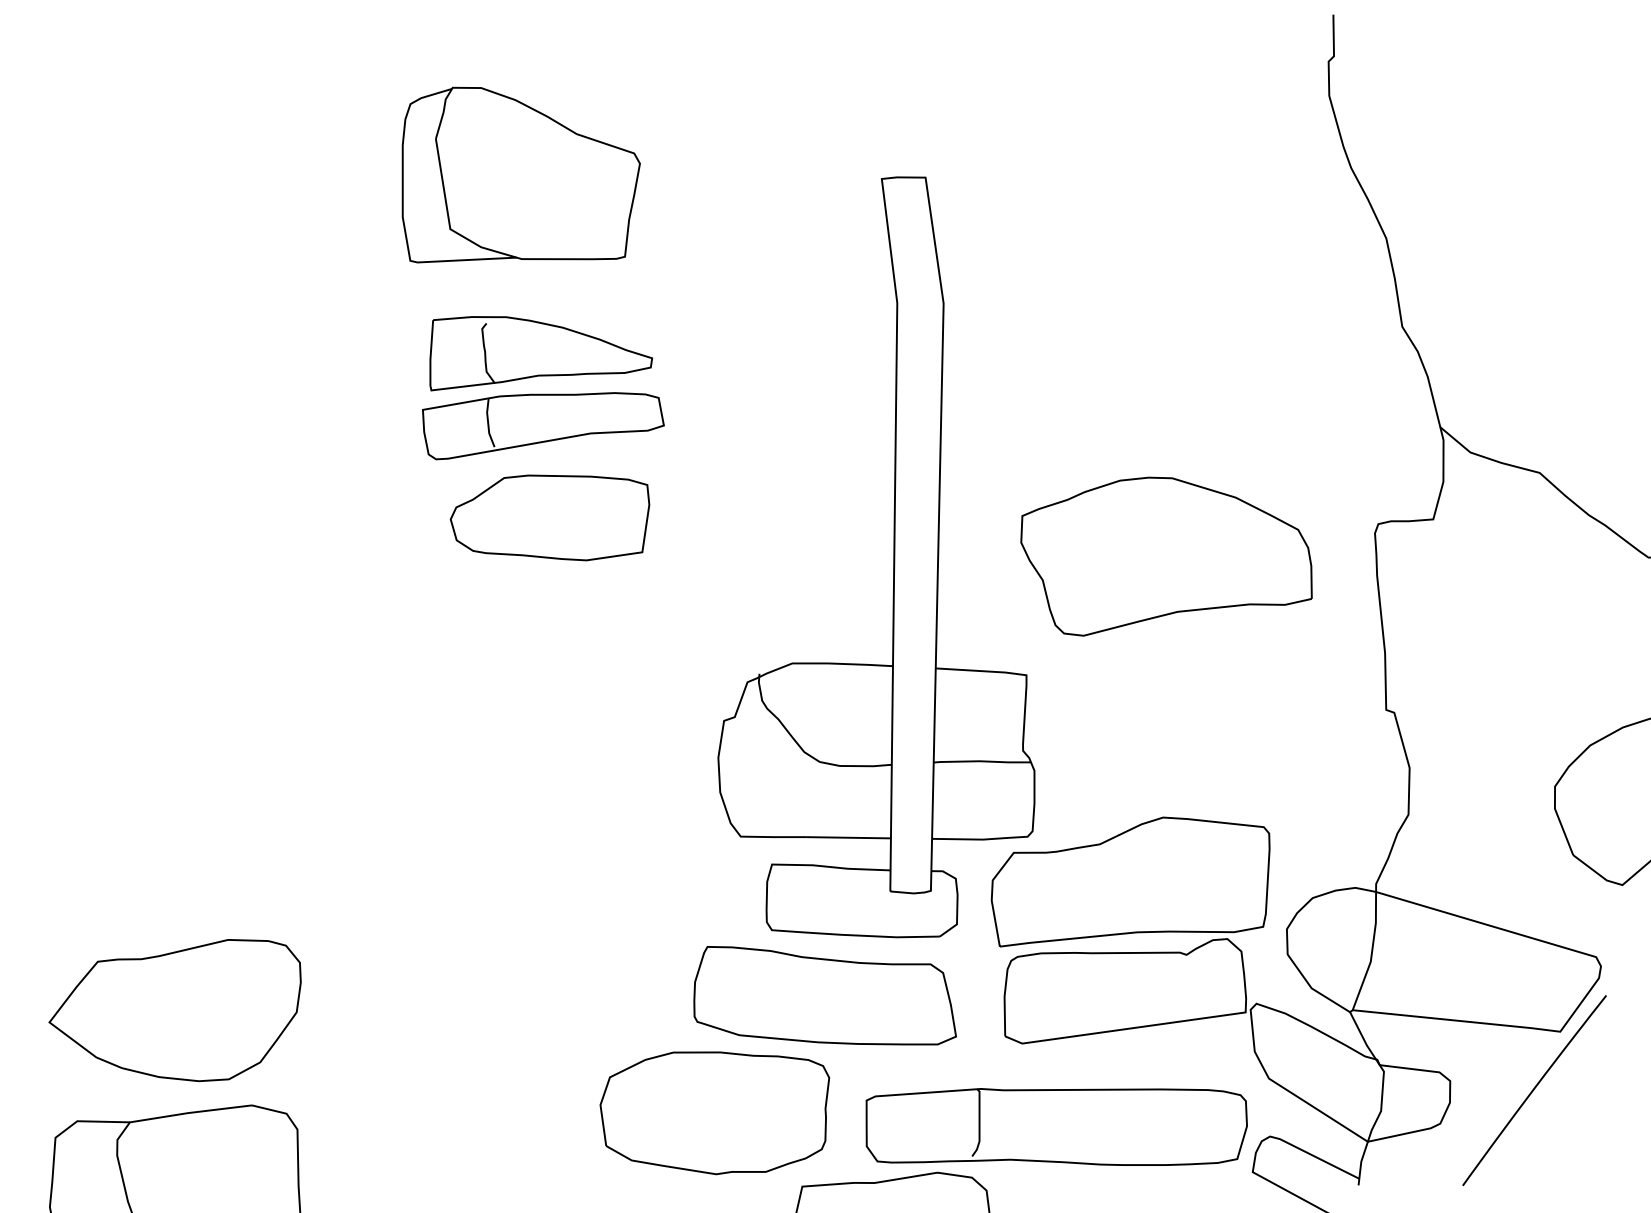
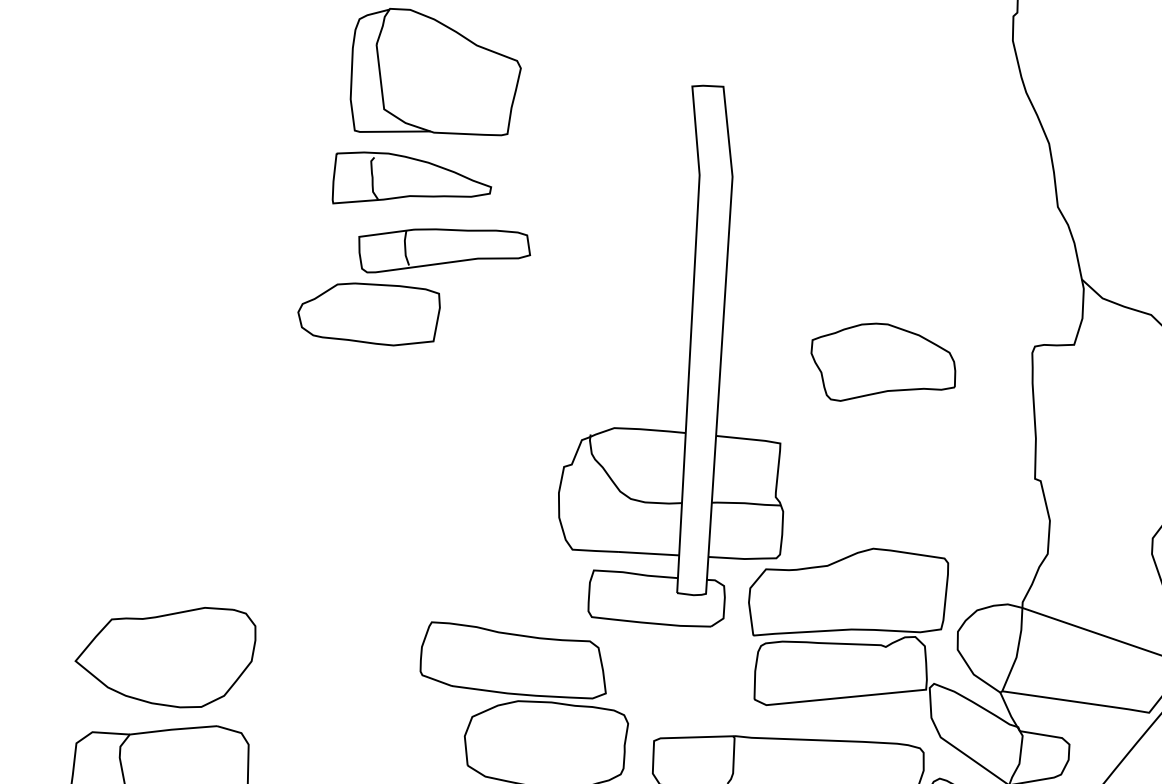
part: (541, 353) -> (412, 180), moved
part: (549, 517) -> (368, 313), moved
part: (1166, 556) -> (883, 363), size x0.7
part: (824, 995) -> (513, 660), moved

